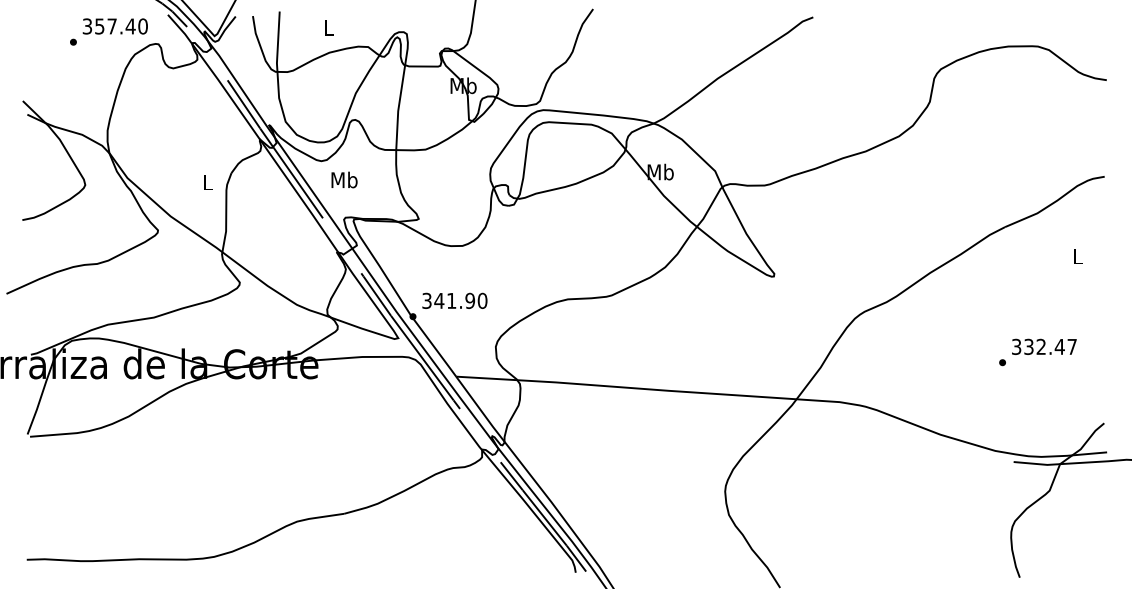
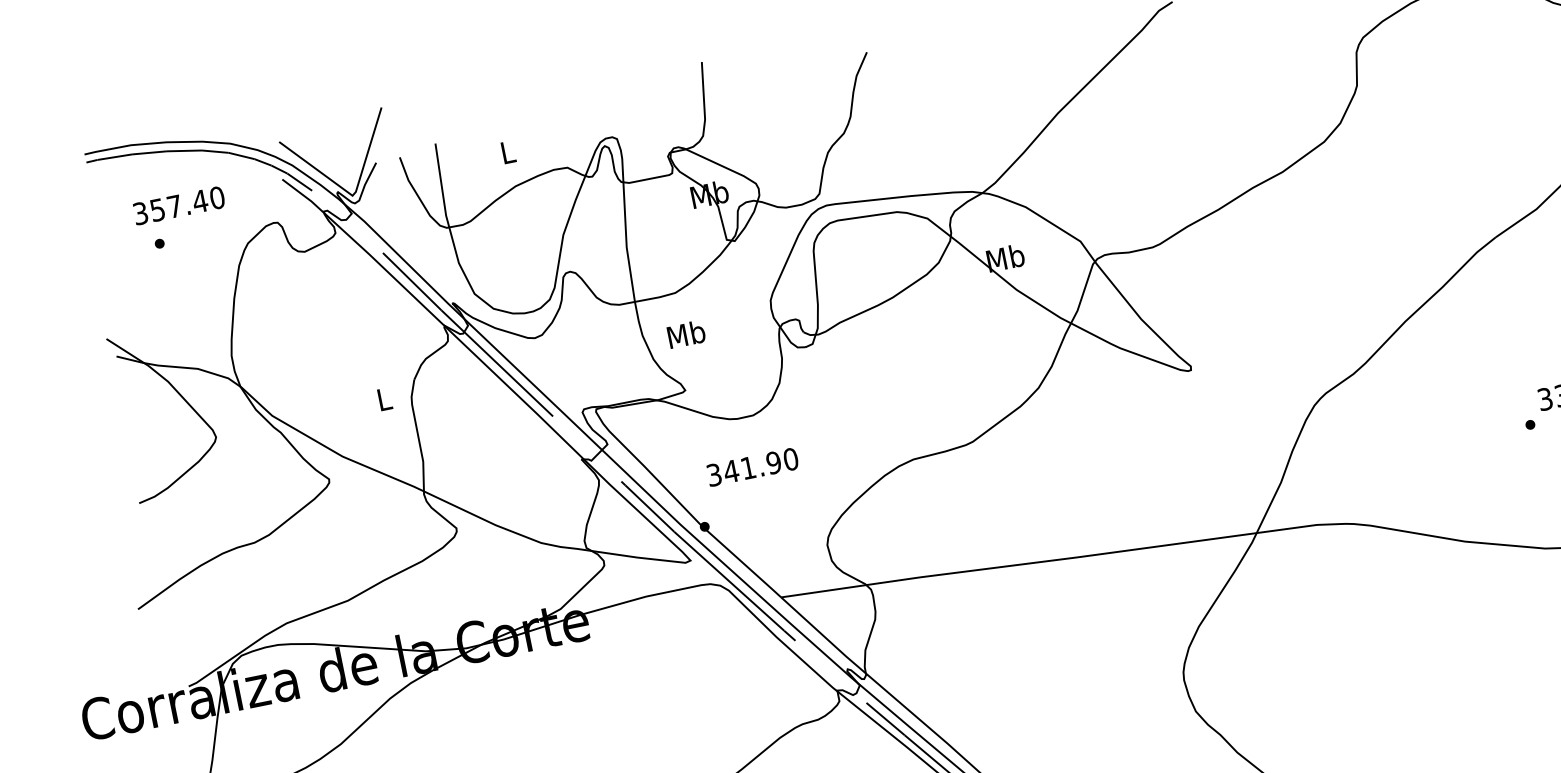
text: (114, 26) -> (177, 205), moved
text: (344, 179) -> (686, 333), moved
text: (454, 300) -> (752, 466), moved

